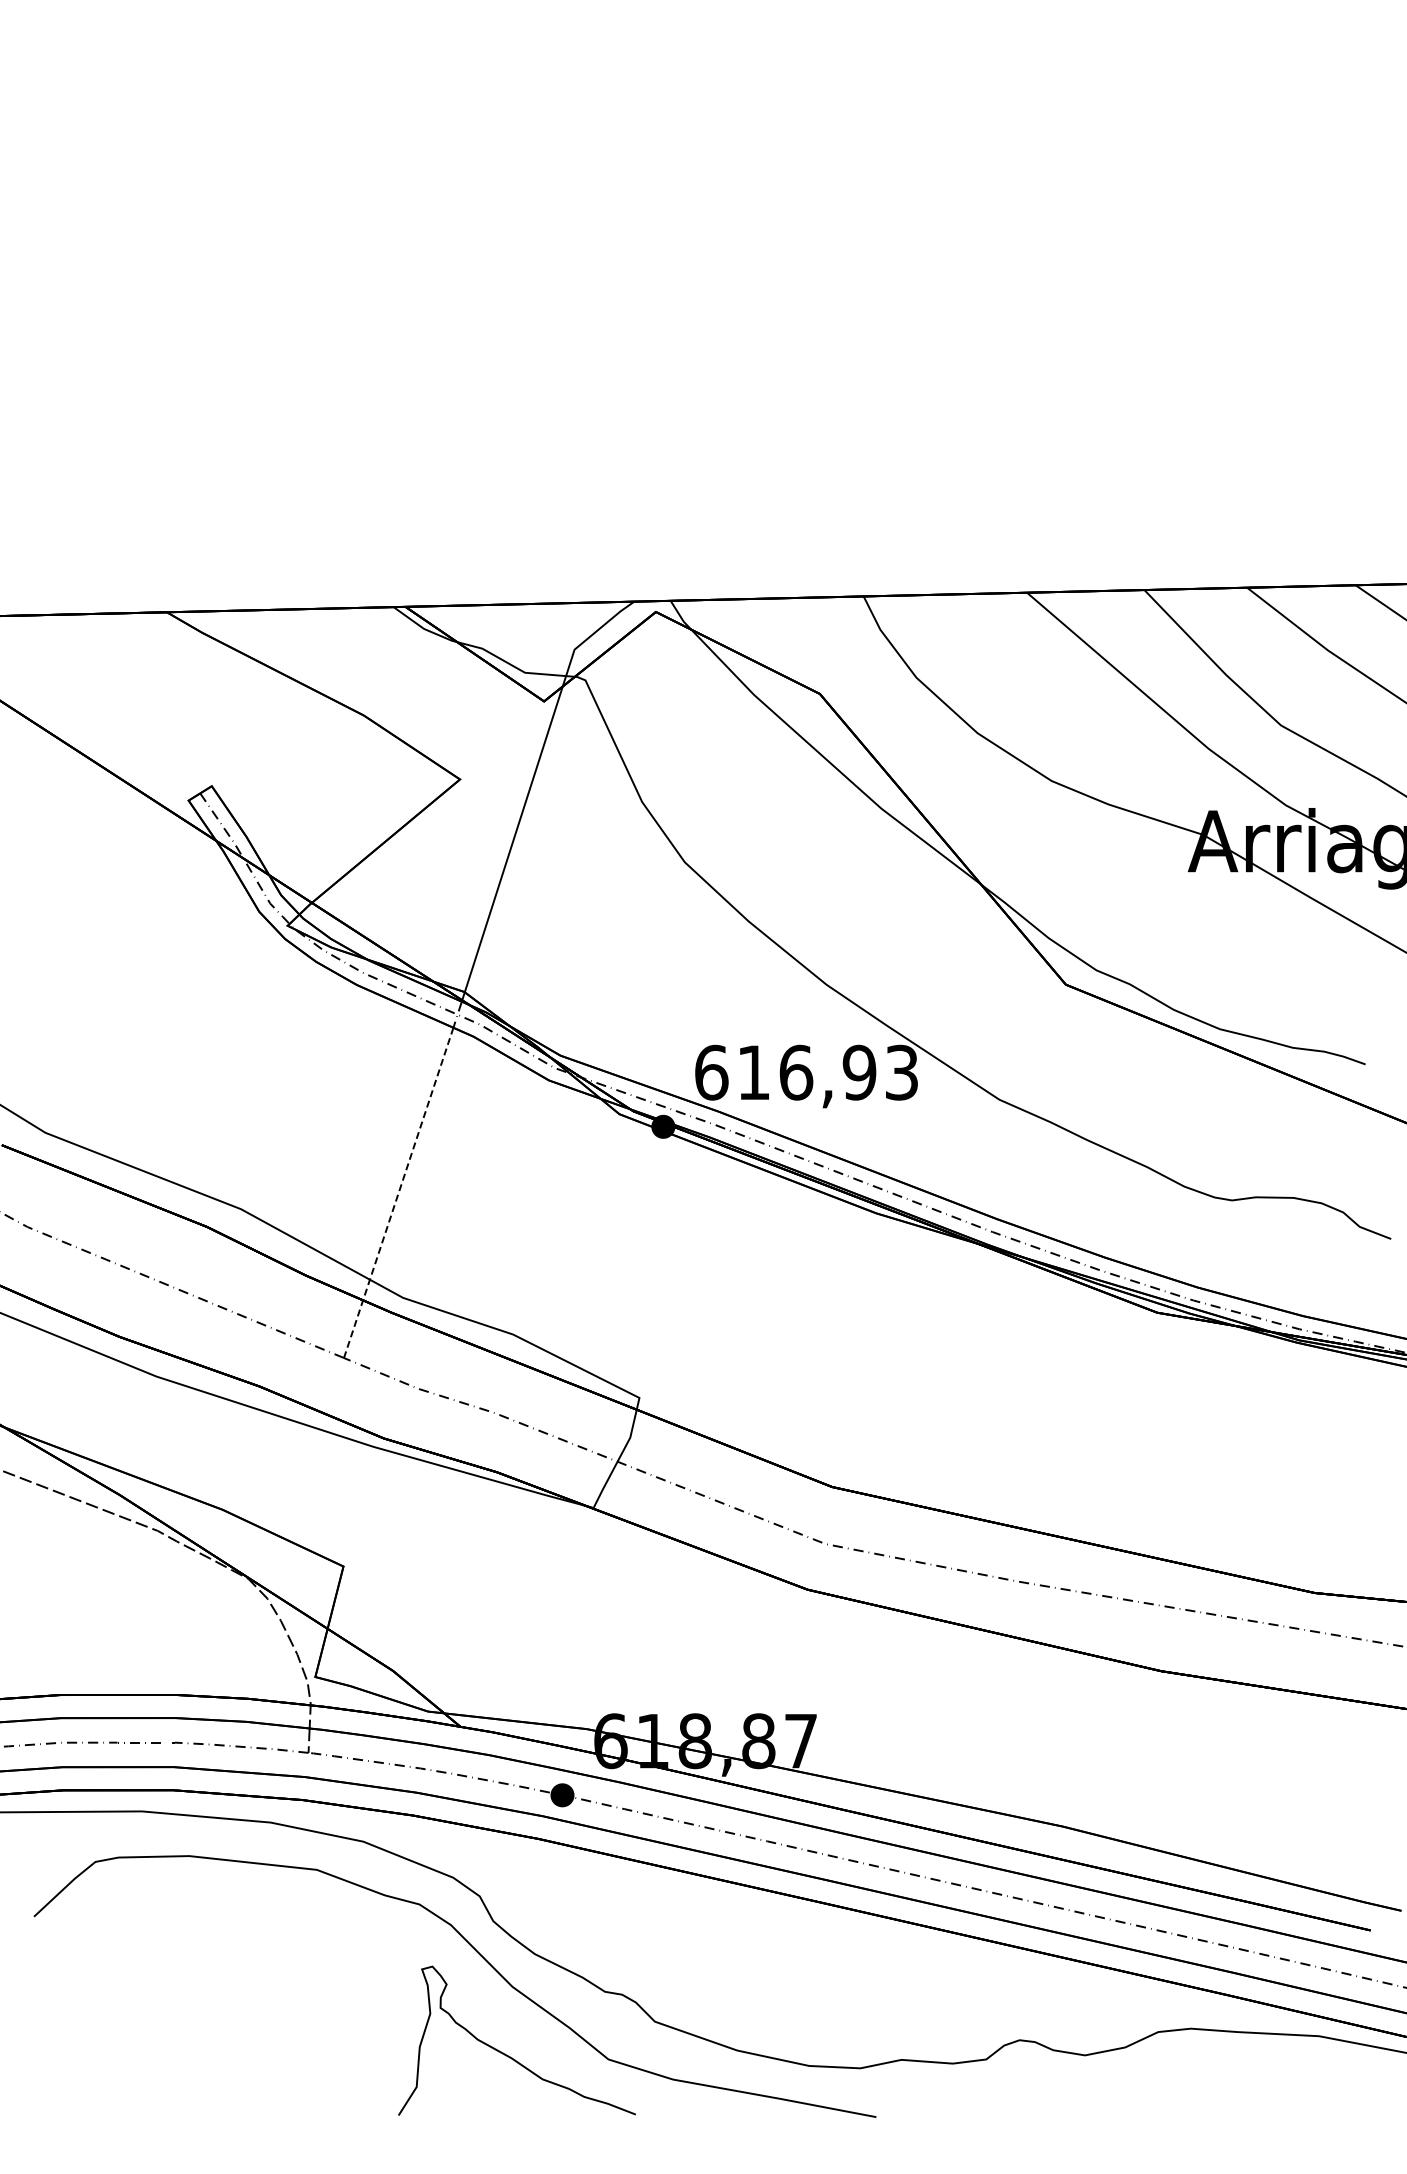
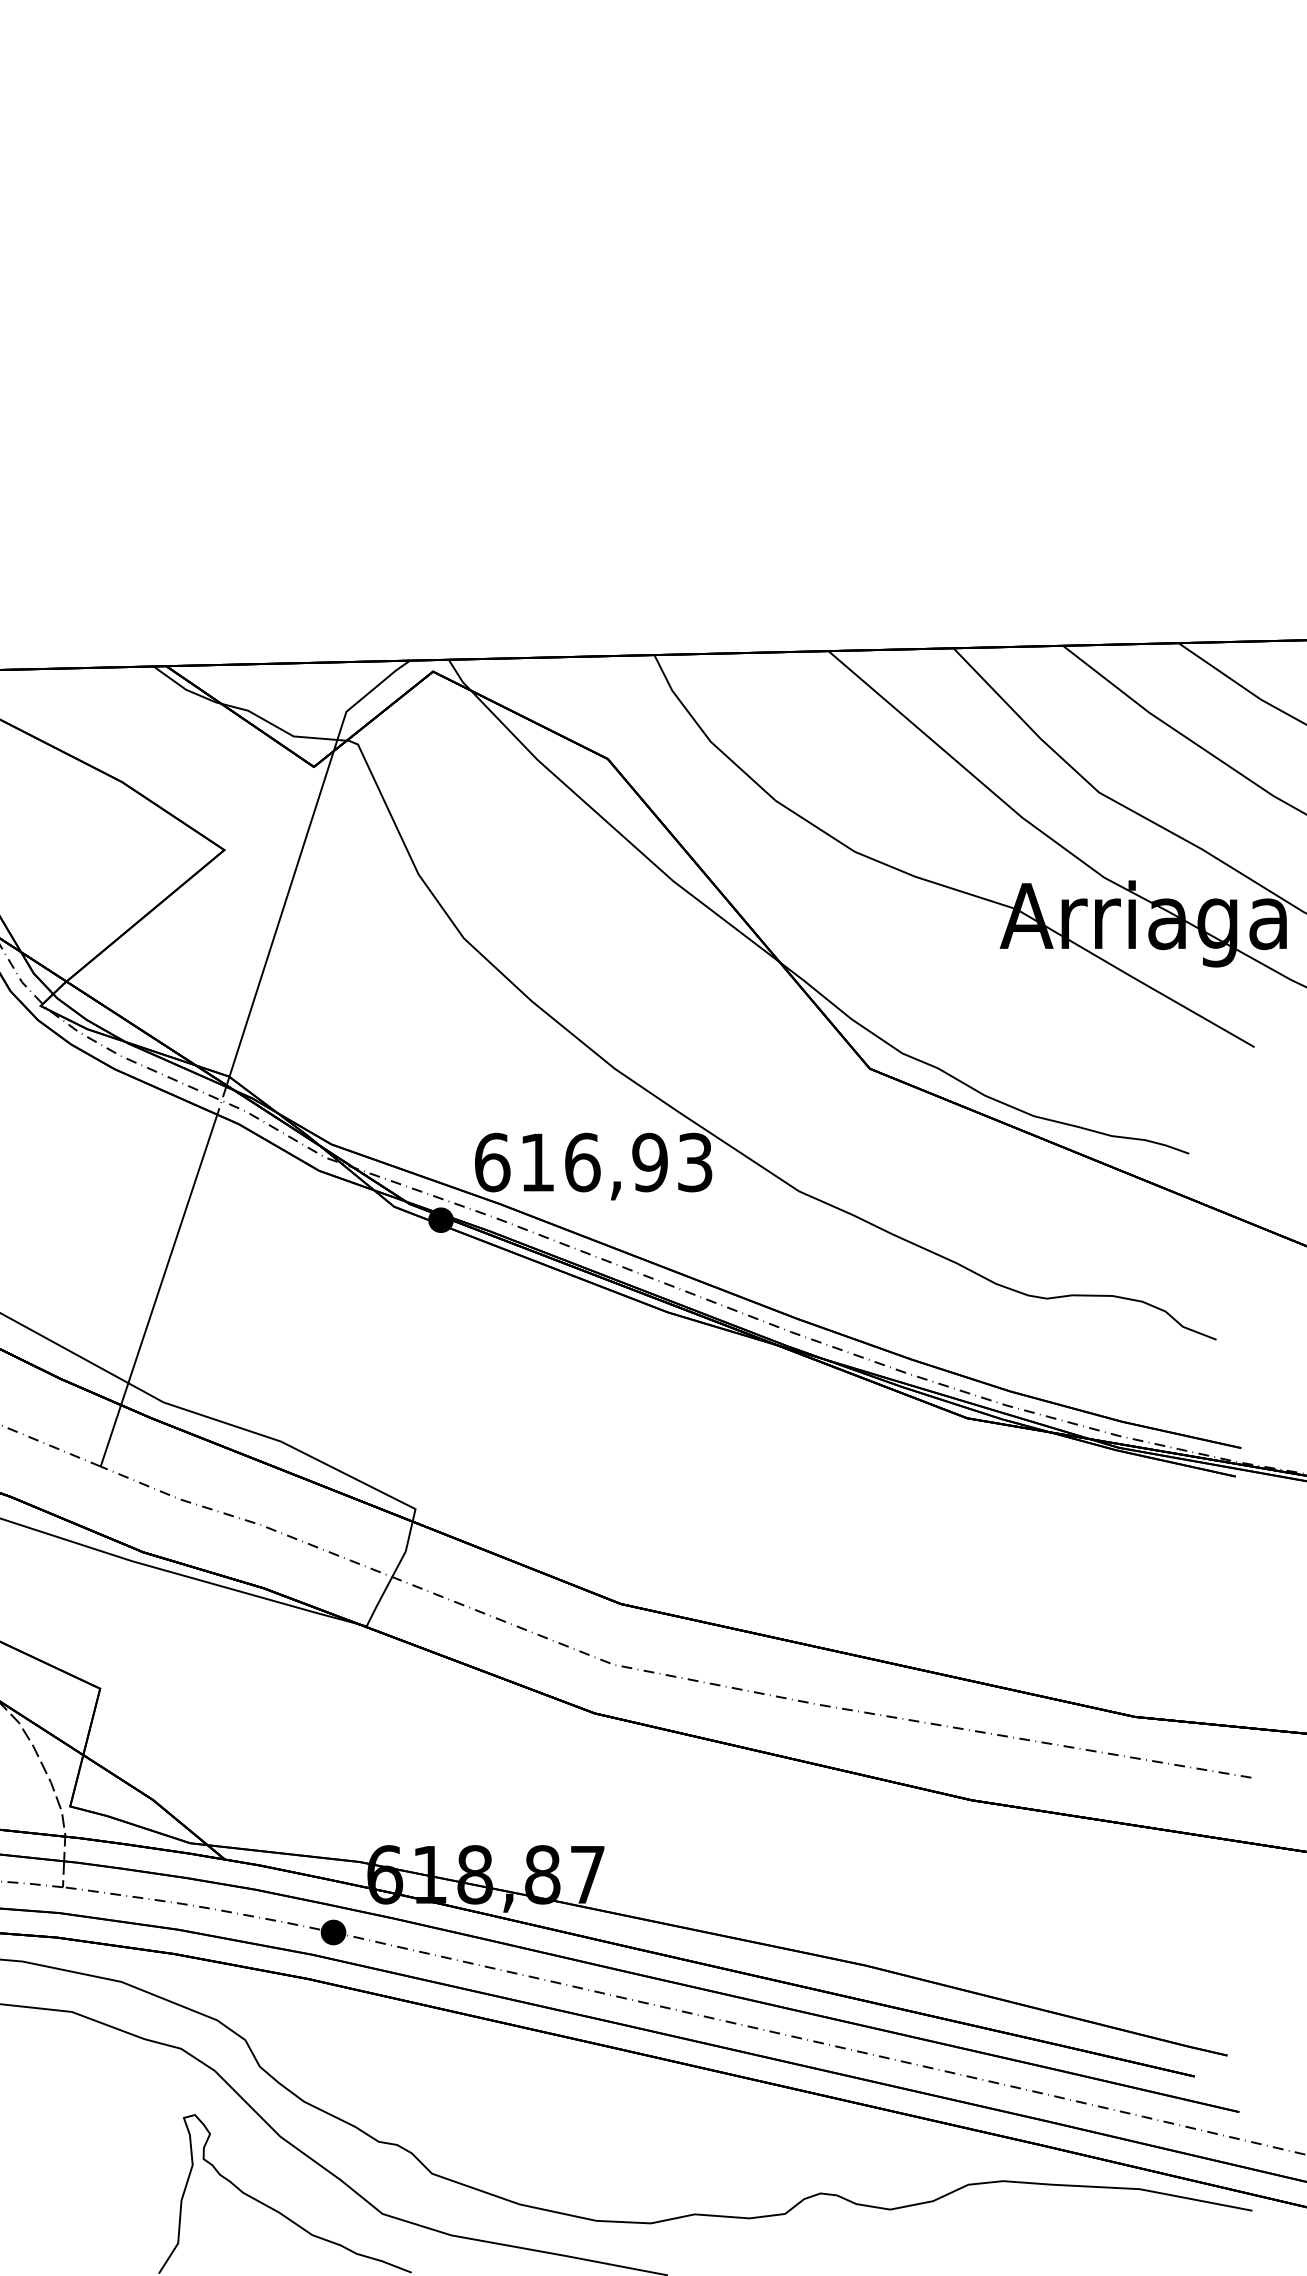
line: (398, 1192) -> (158, 1290), dashed -> solid

